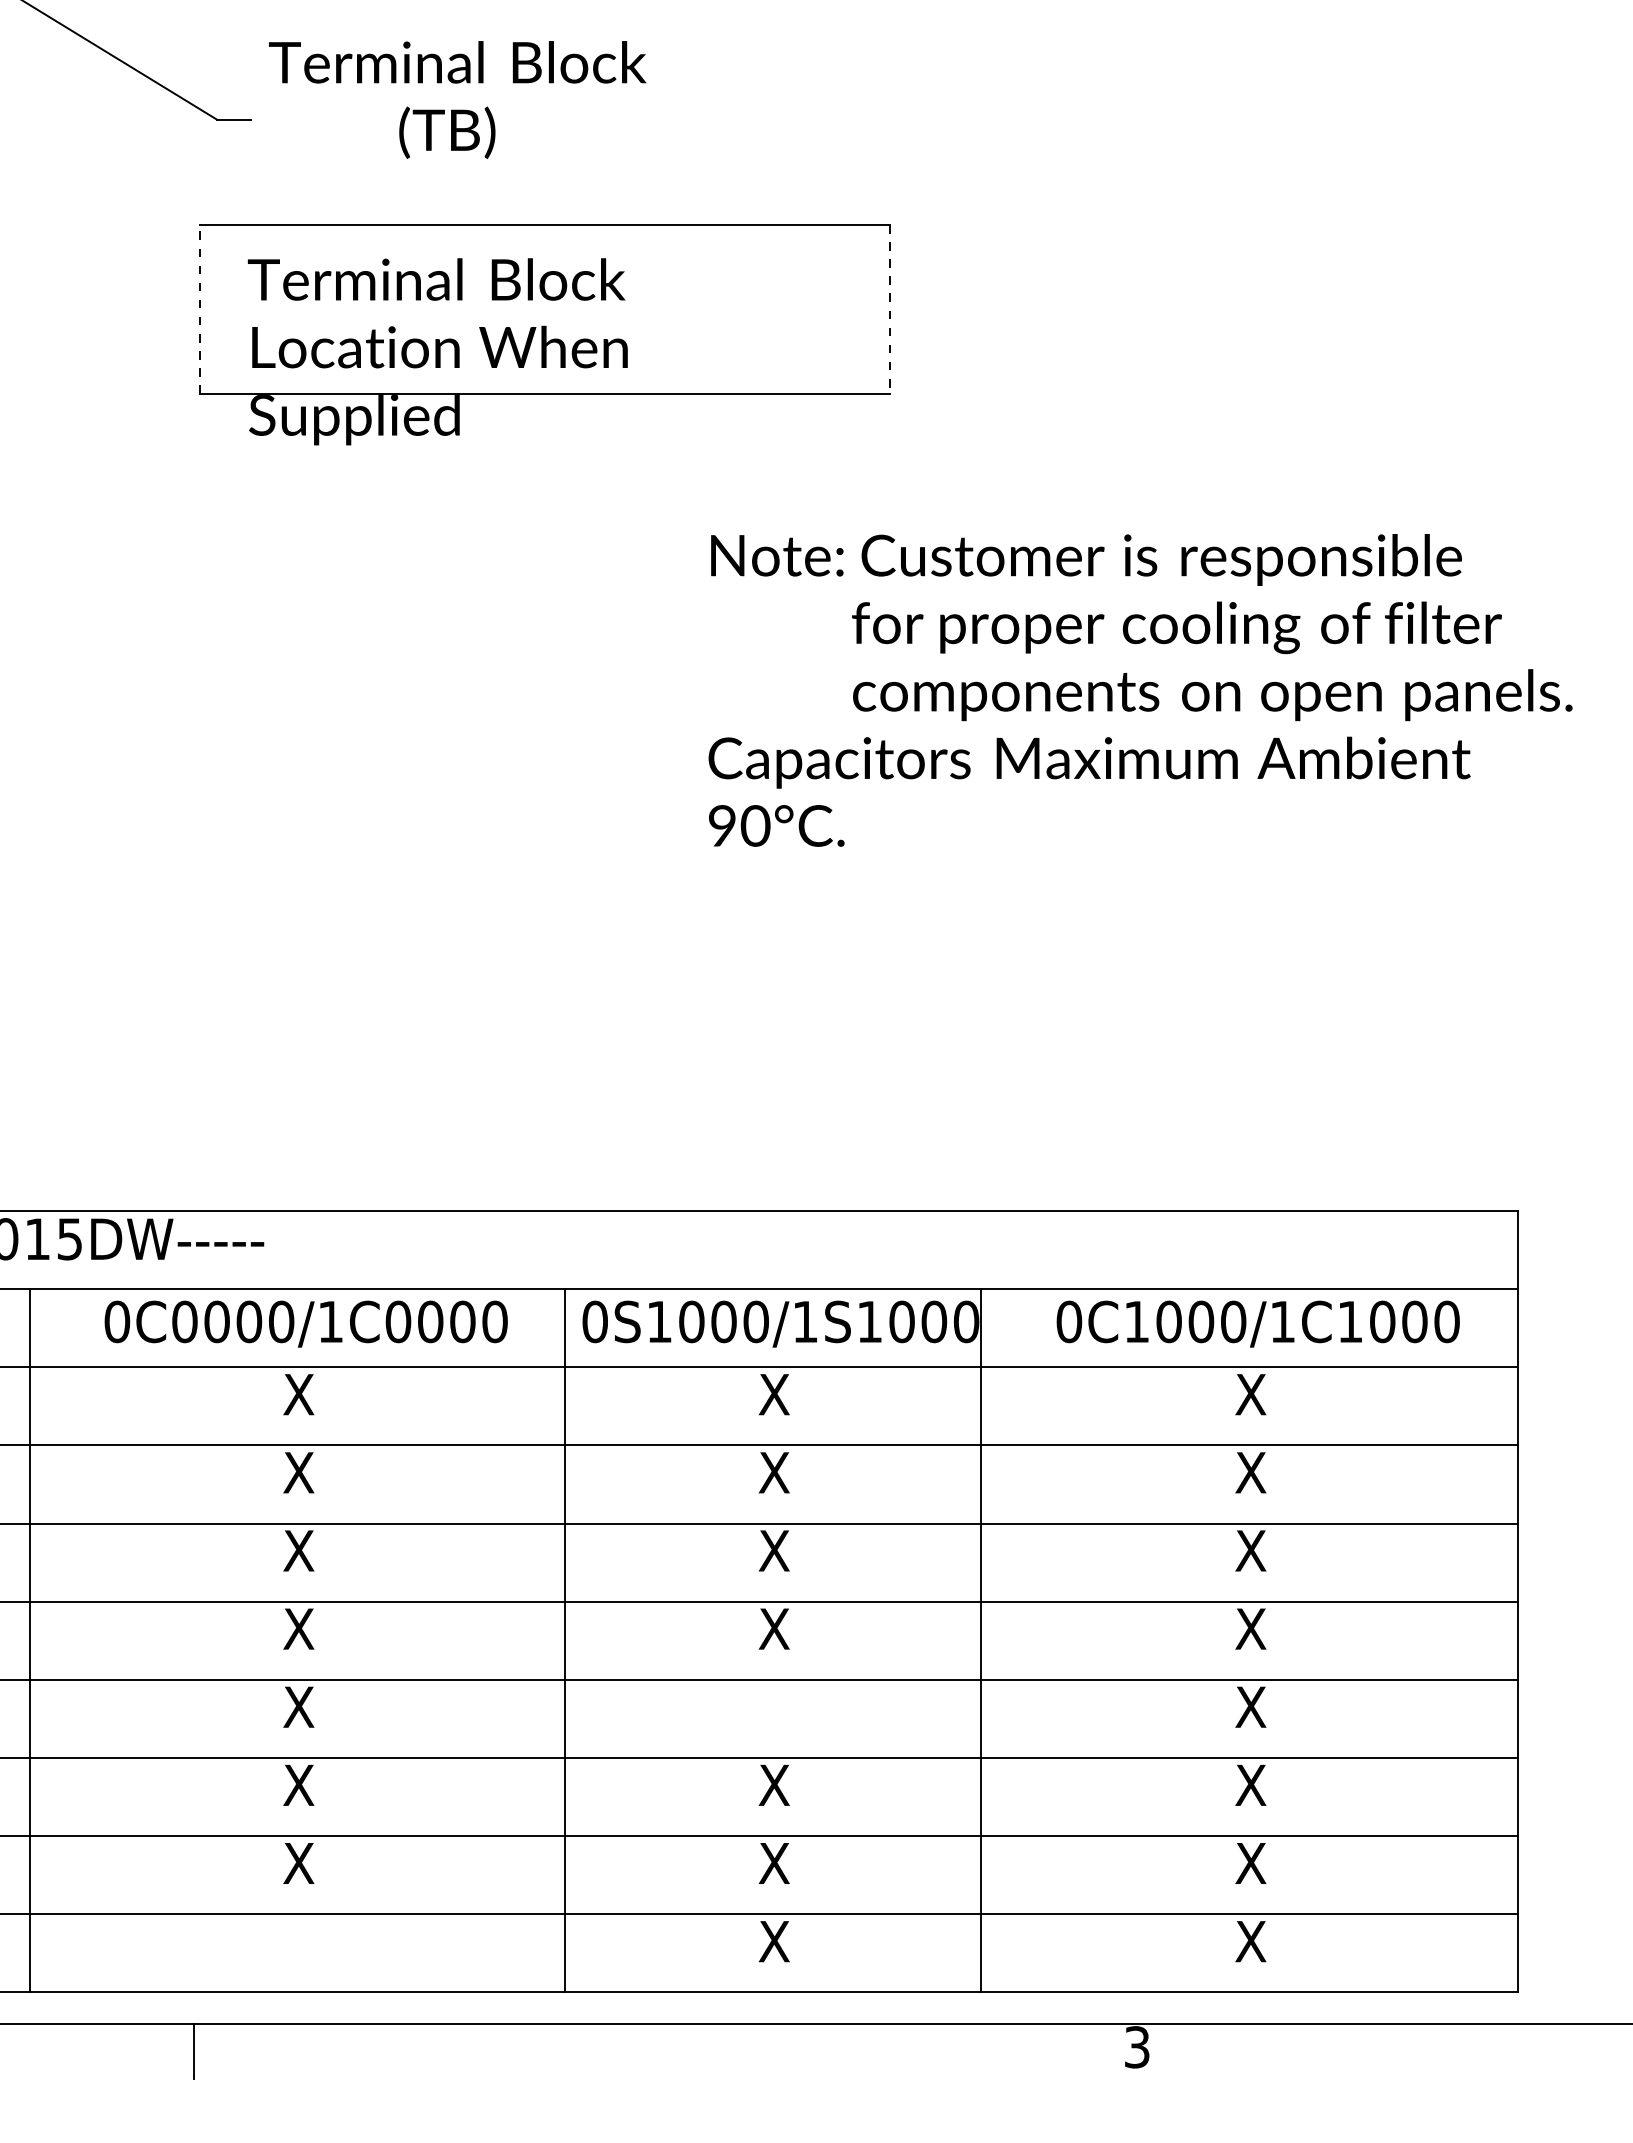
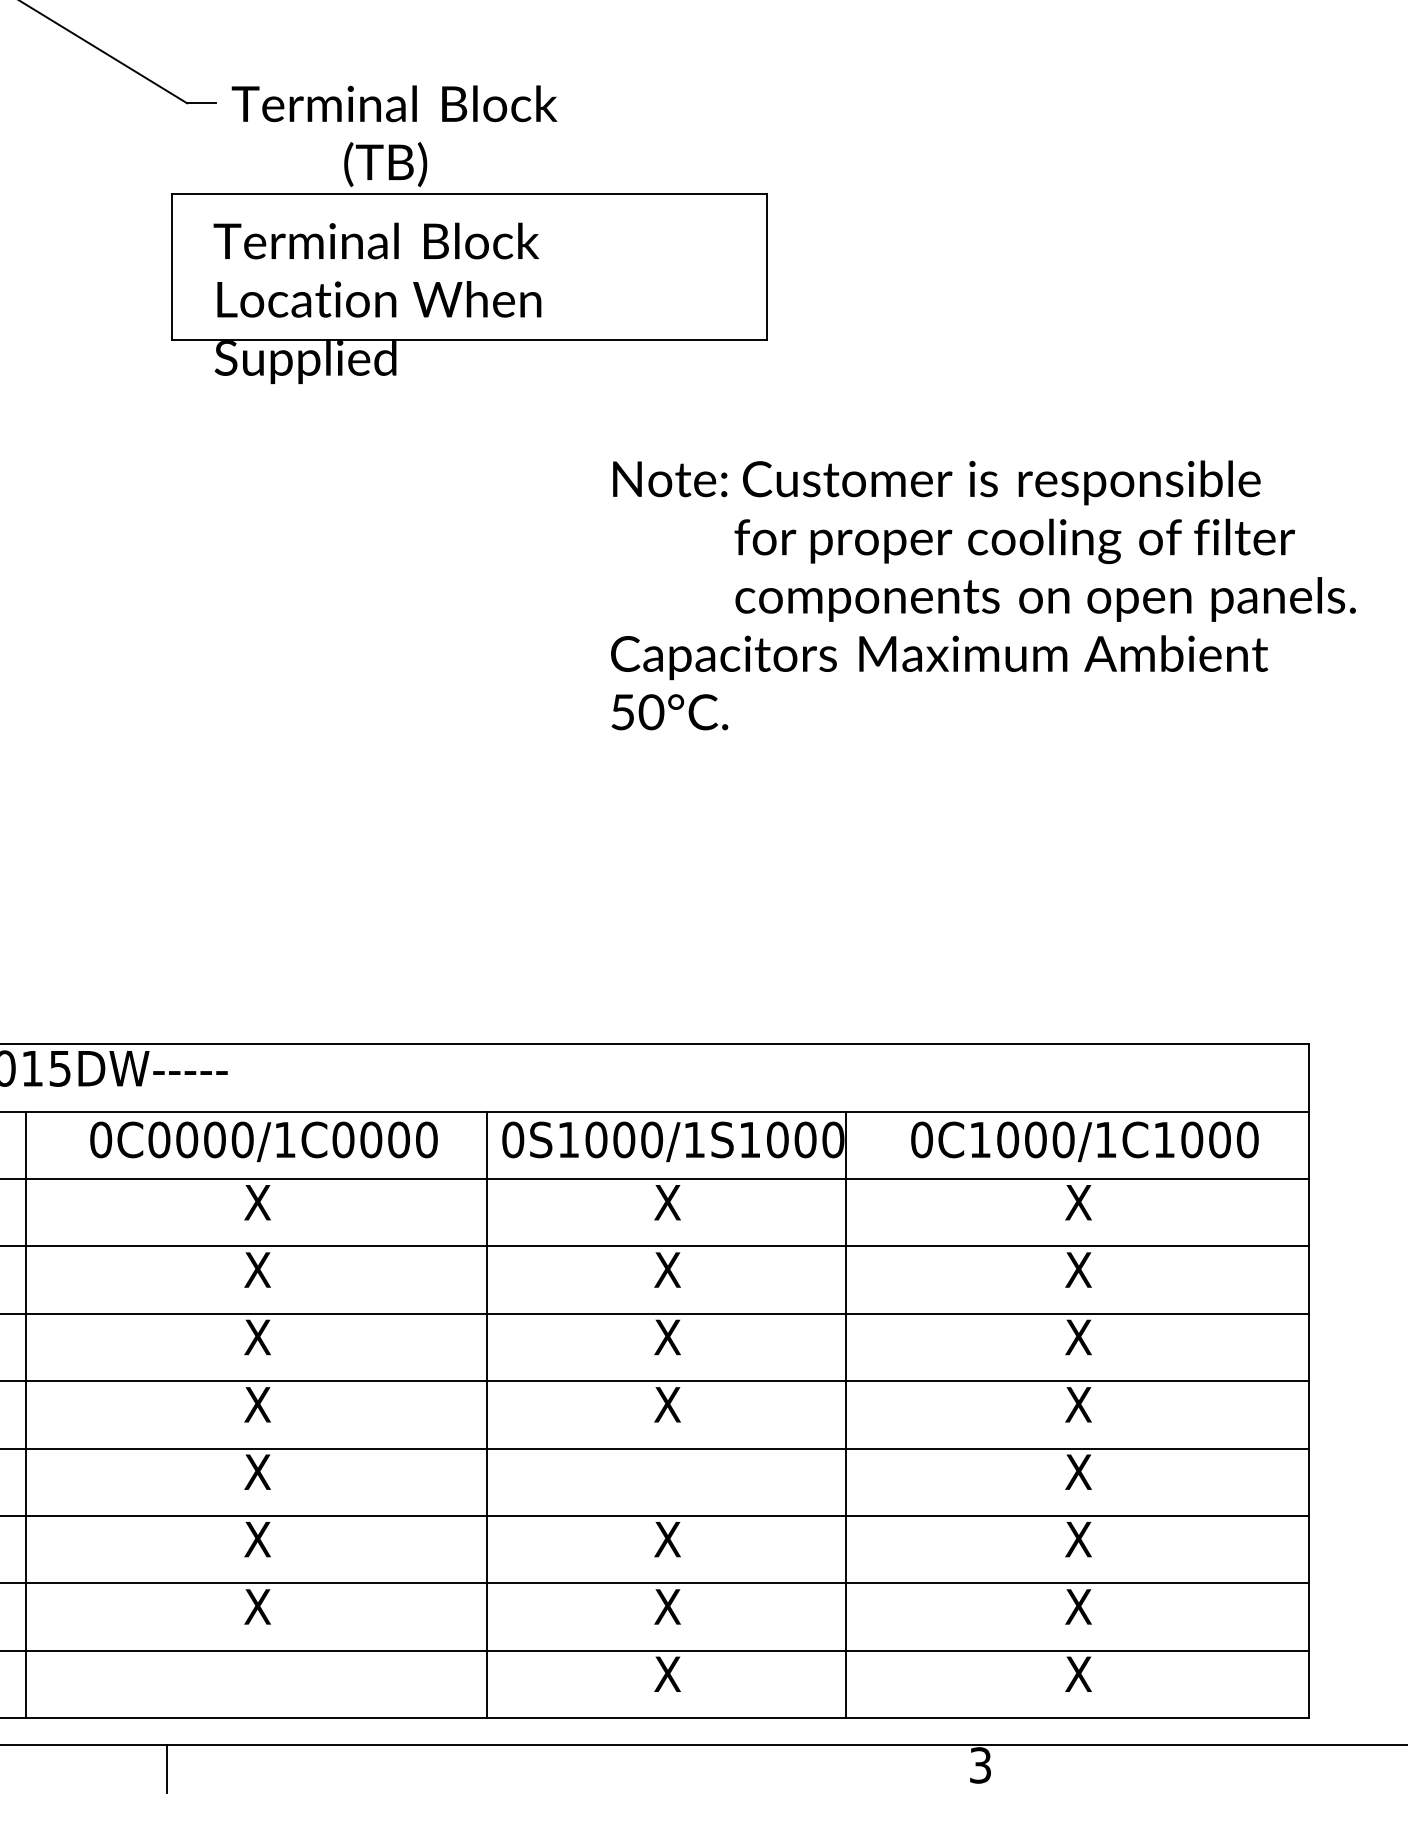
text: (457, 99) -> (394, 135), moved
line: (199, 308) -> (171, 266), dashed -> solid
line: (889, 309) -> (766, 266), dashed -> solid
text: (722, 825) -> (622, 711), 90°C. -> 50°C.

